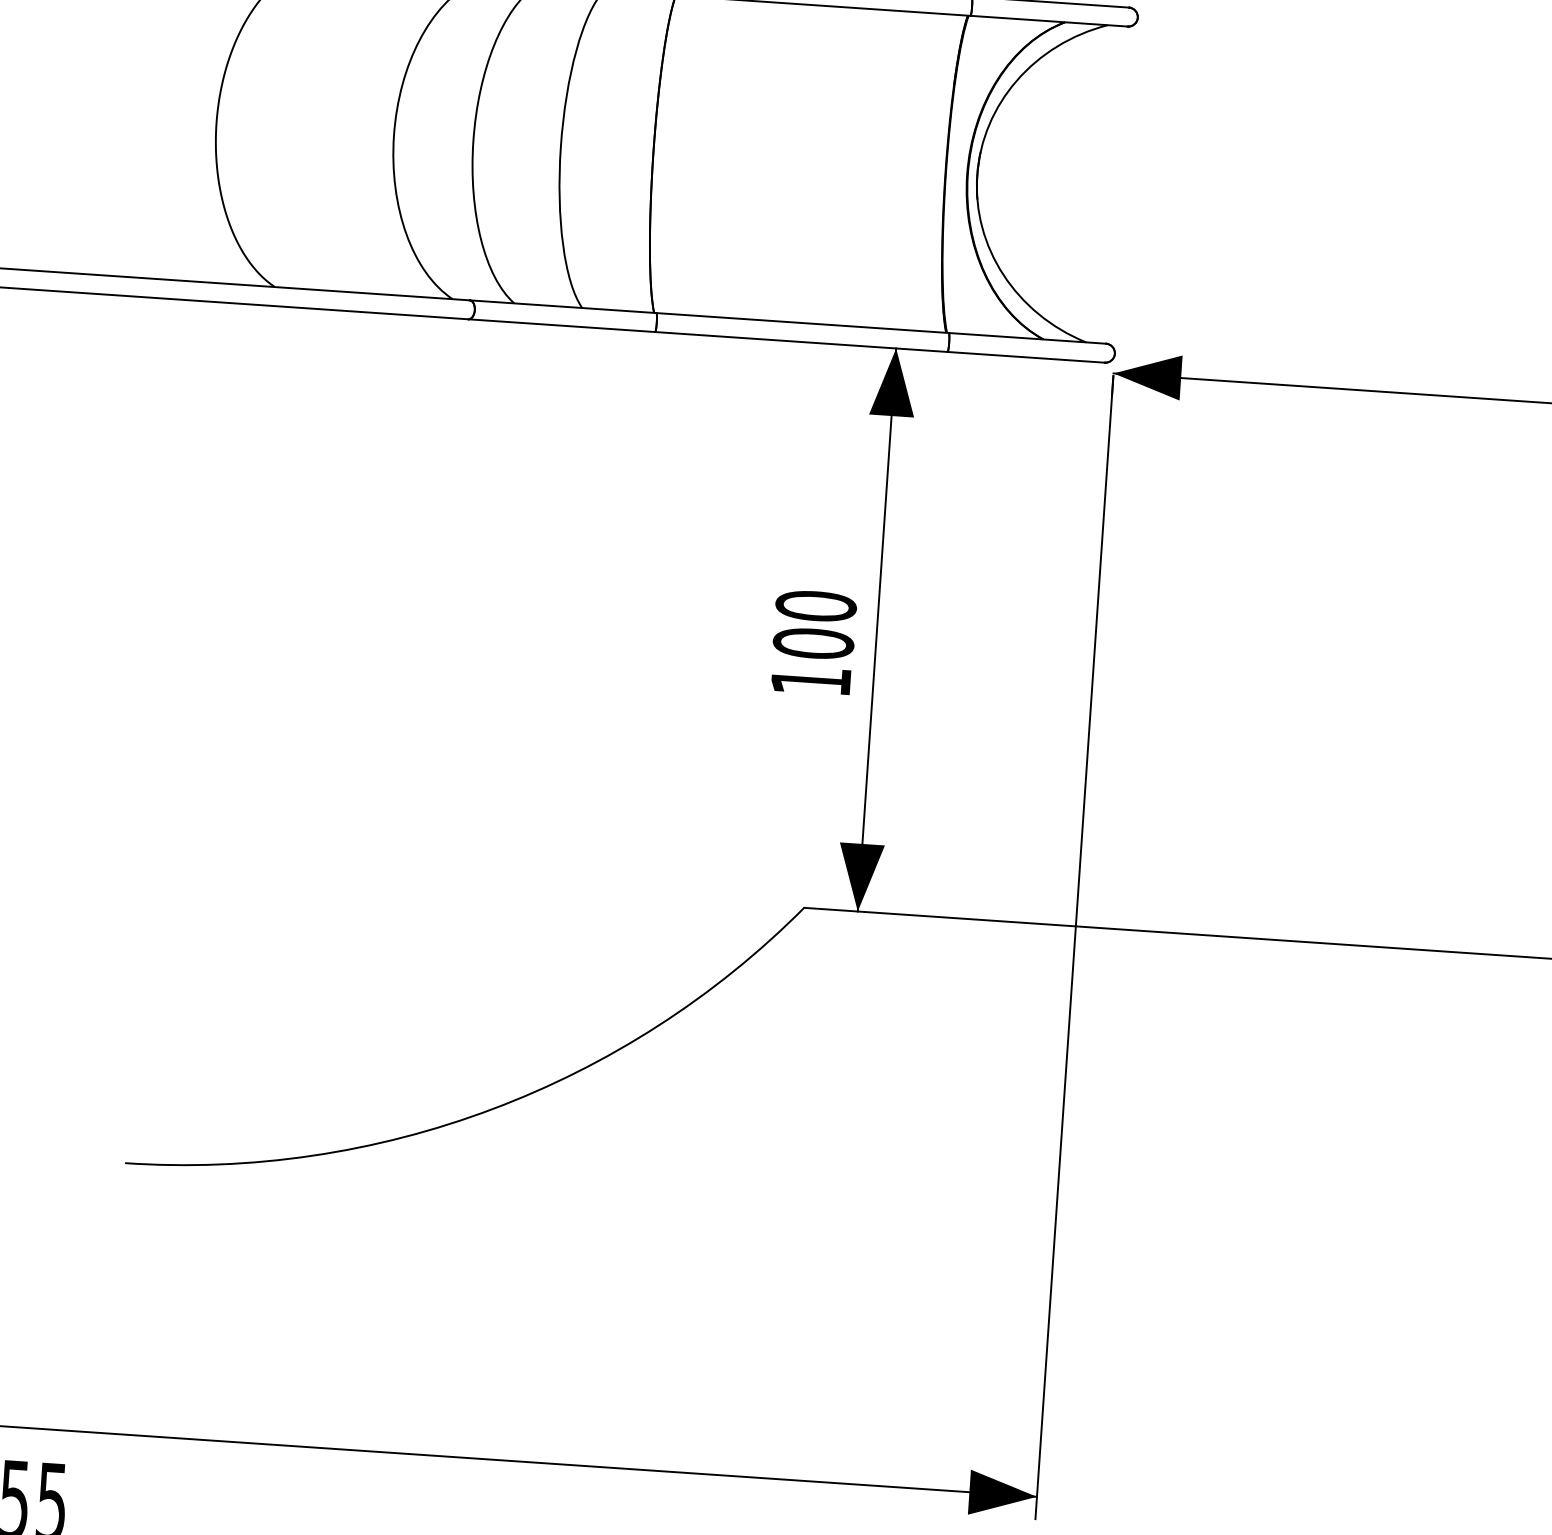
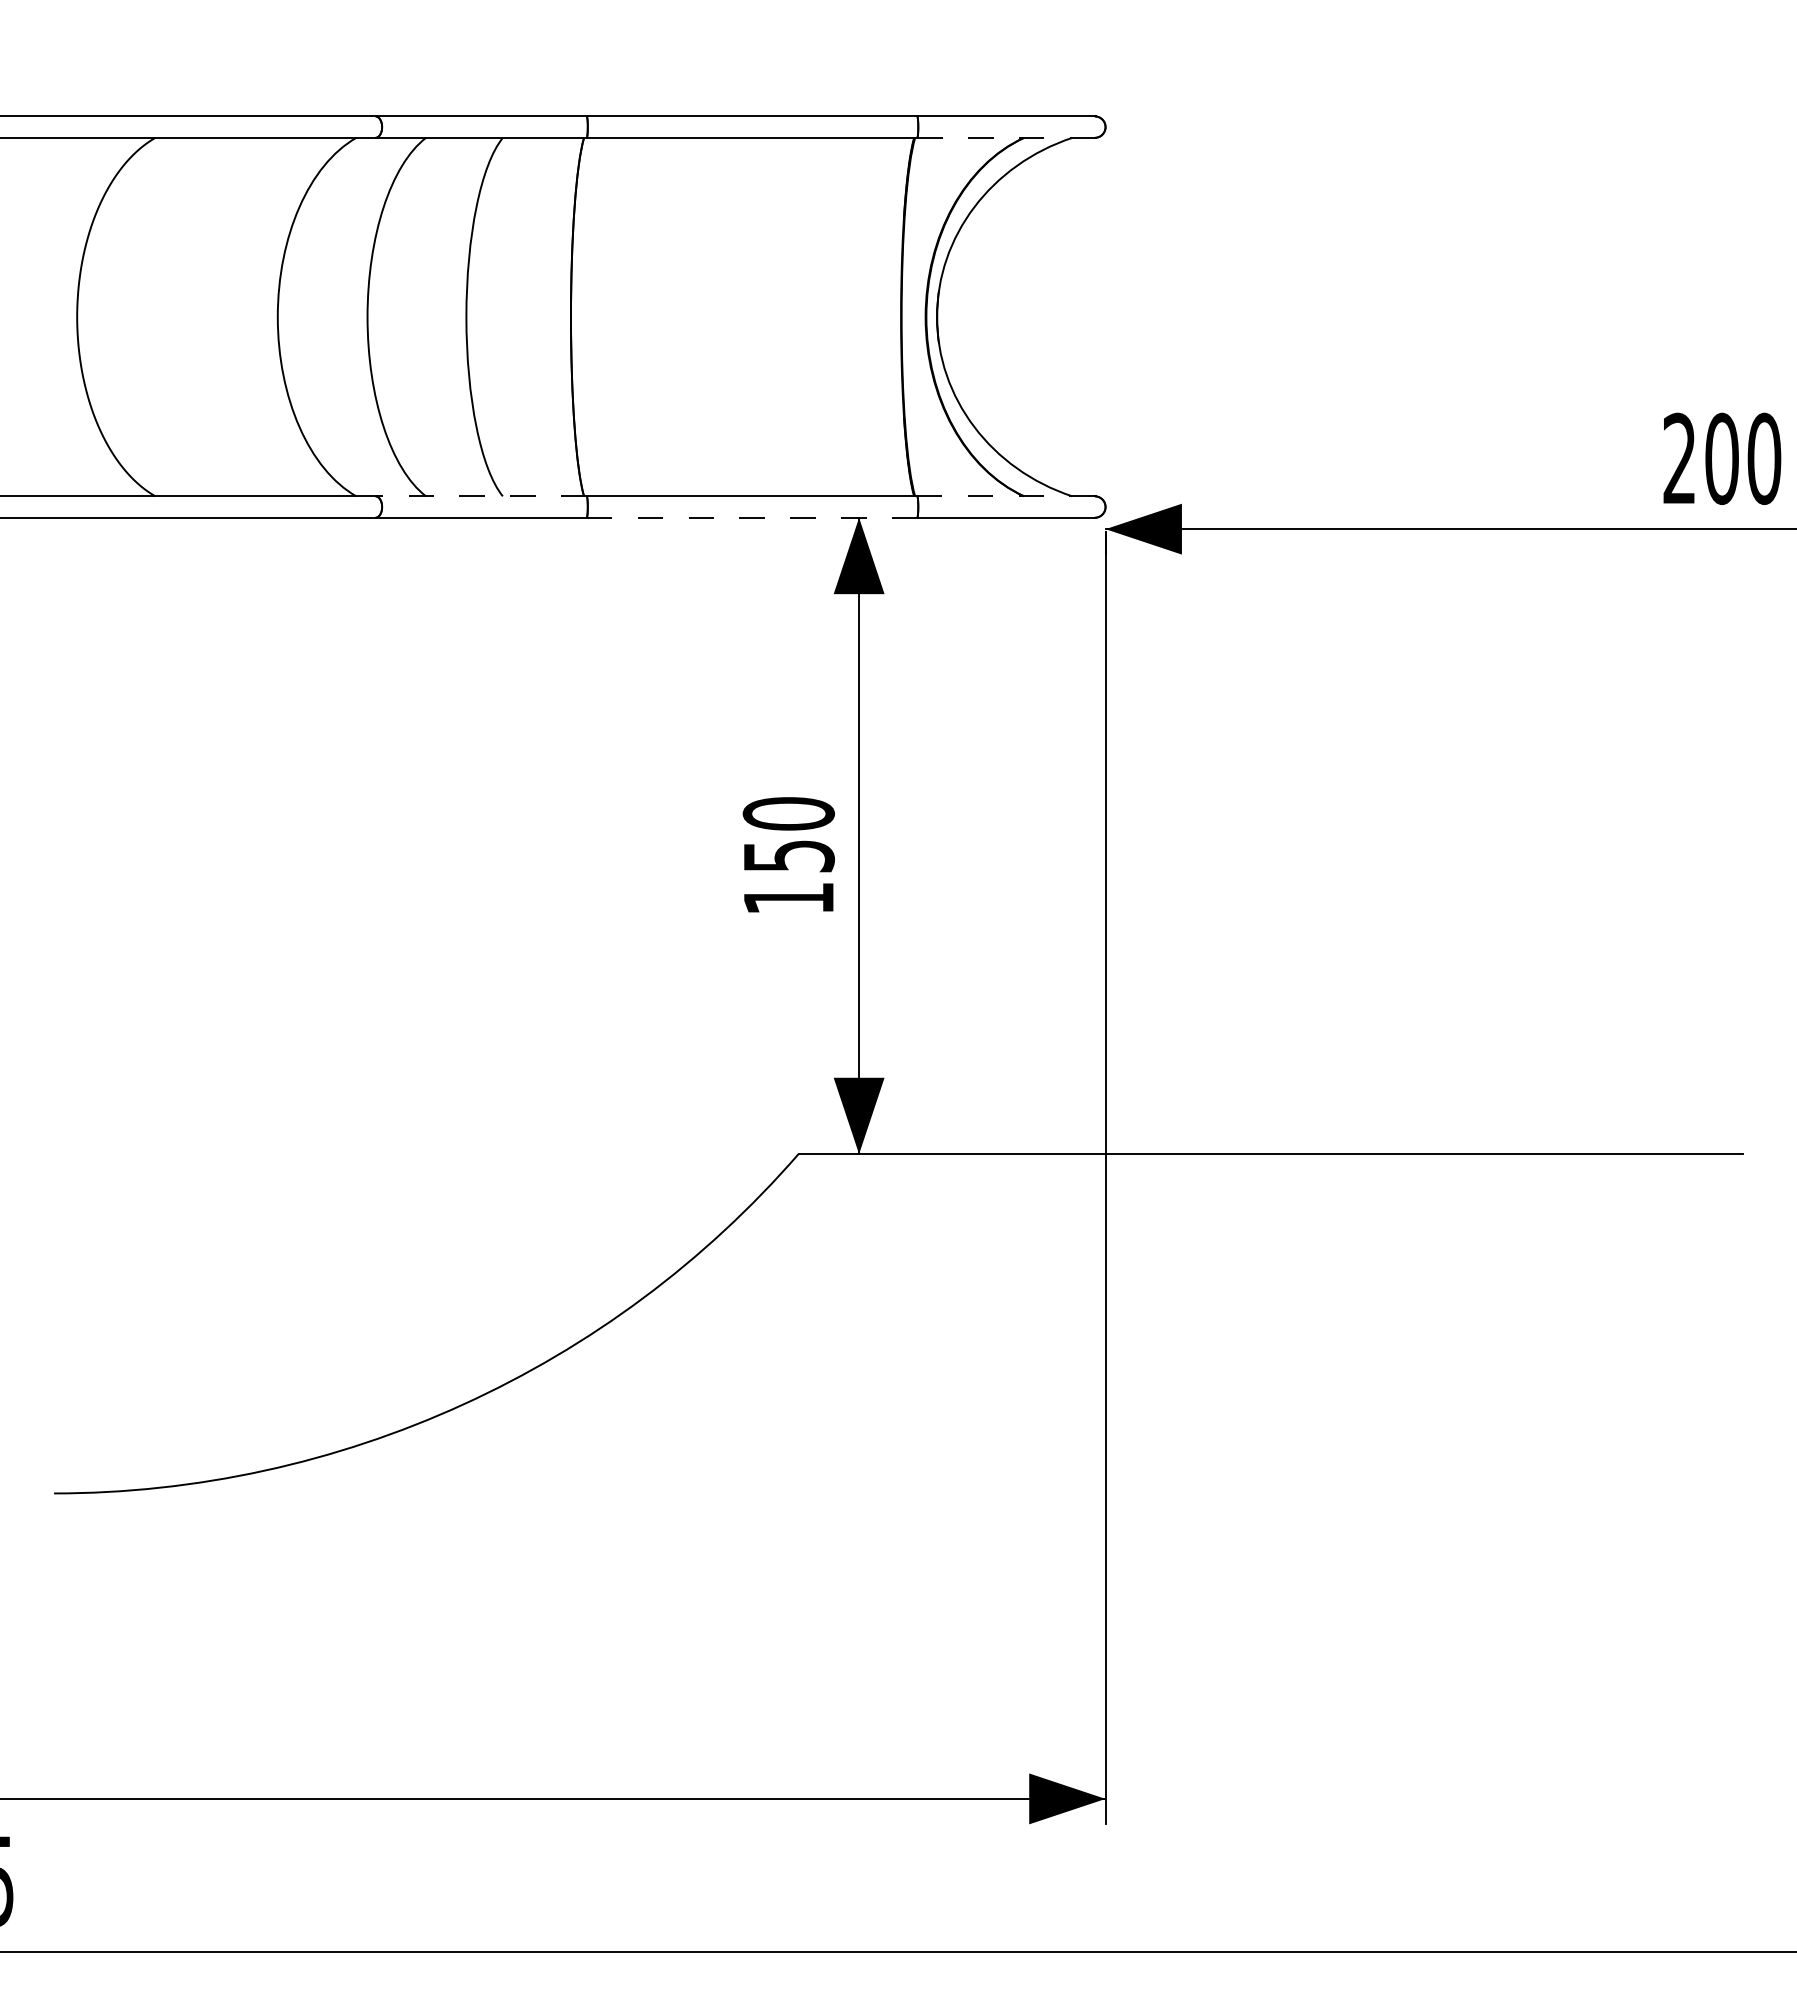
line: (1049, 20) -> (1006, 137), solid -> dashed
line: (563, 306) -> (481, 496), solid -> dashed
line: (1027, 338) -> (1006, 496), solid -> dashed
line: (801, 341) -> (752, 517), solid -> dashed
text: (813, 643) -> (788, 855), 100 -> 150

